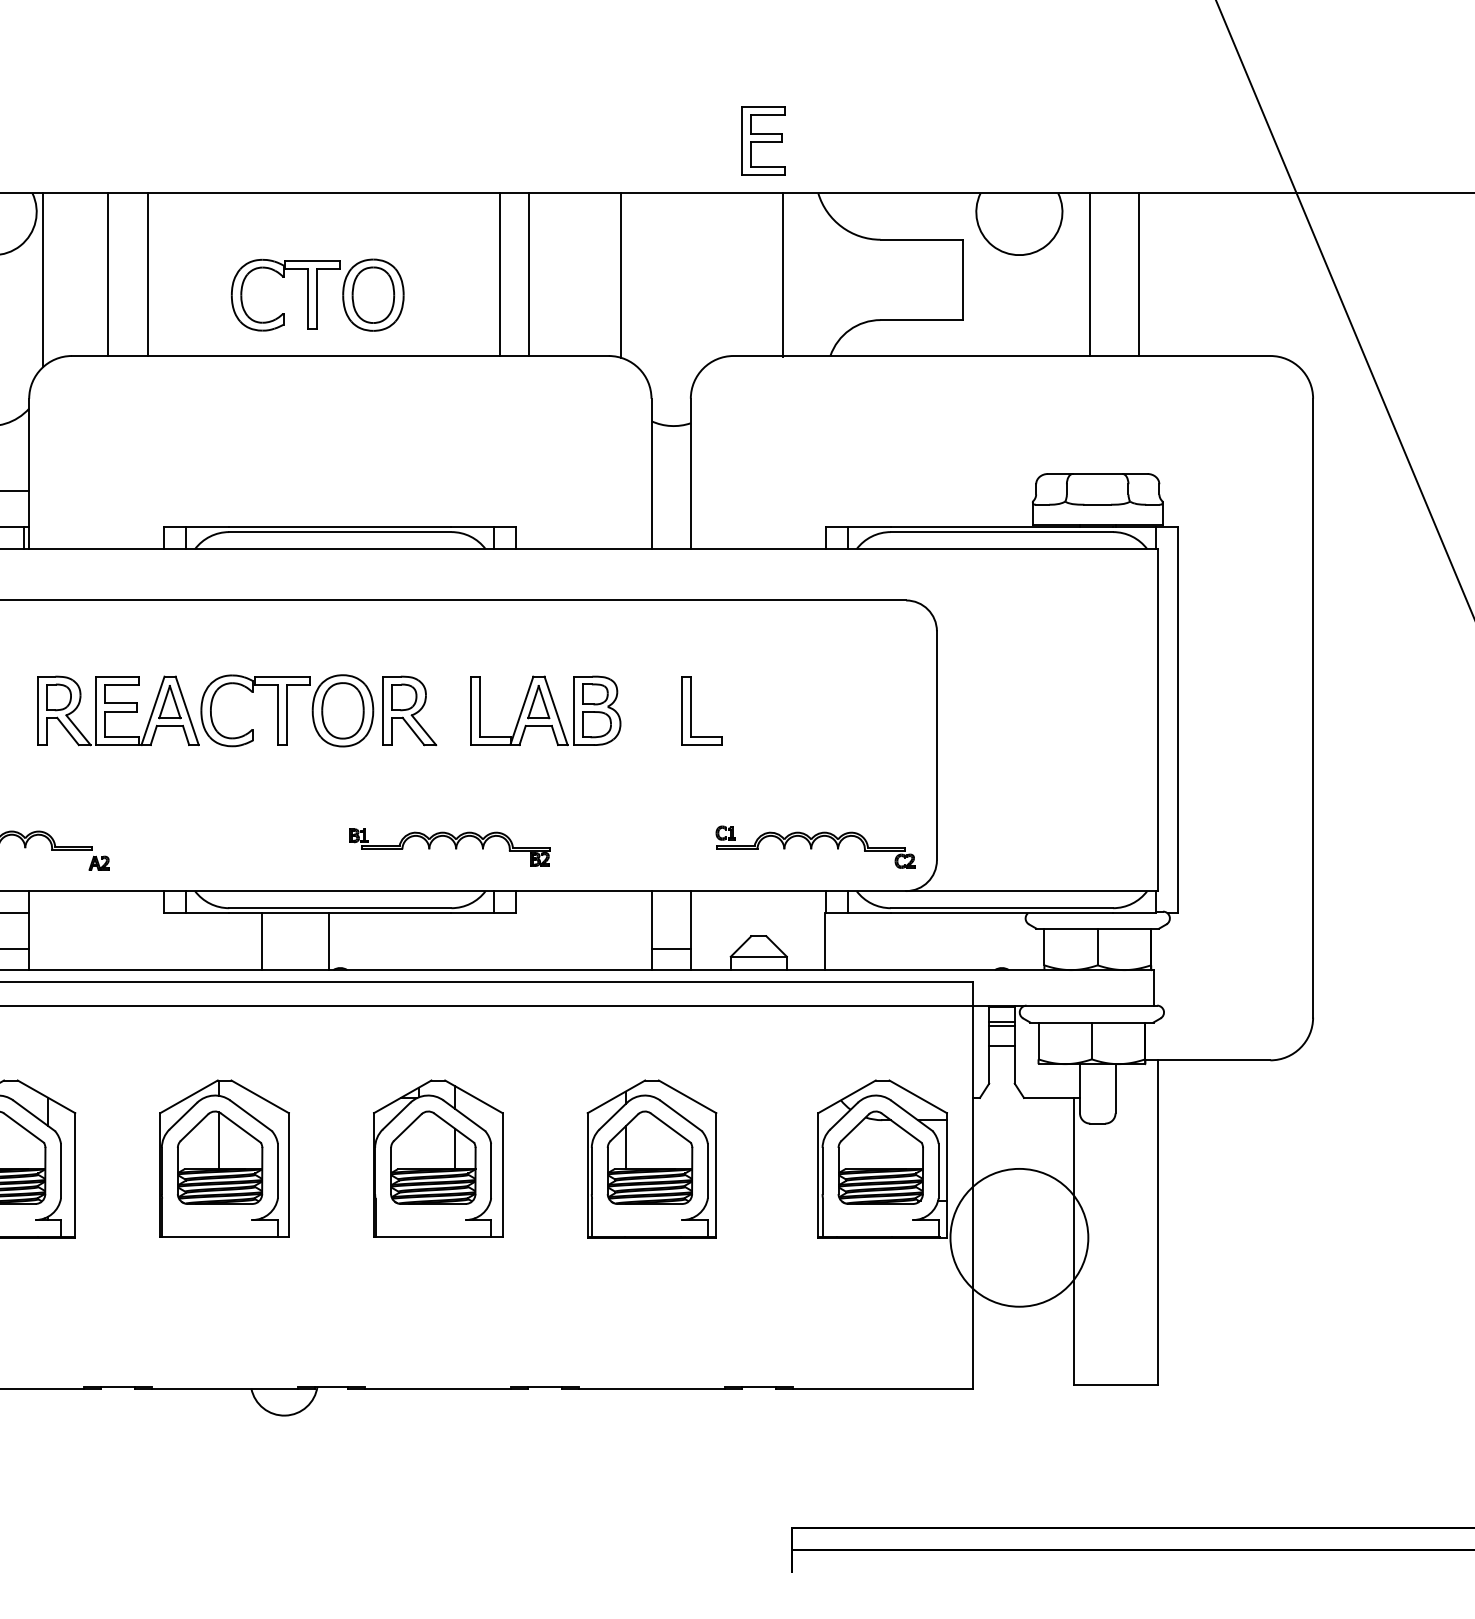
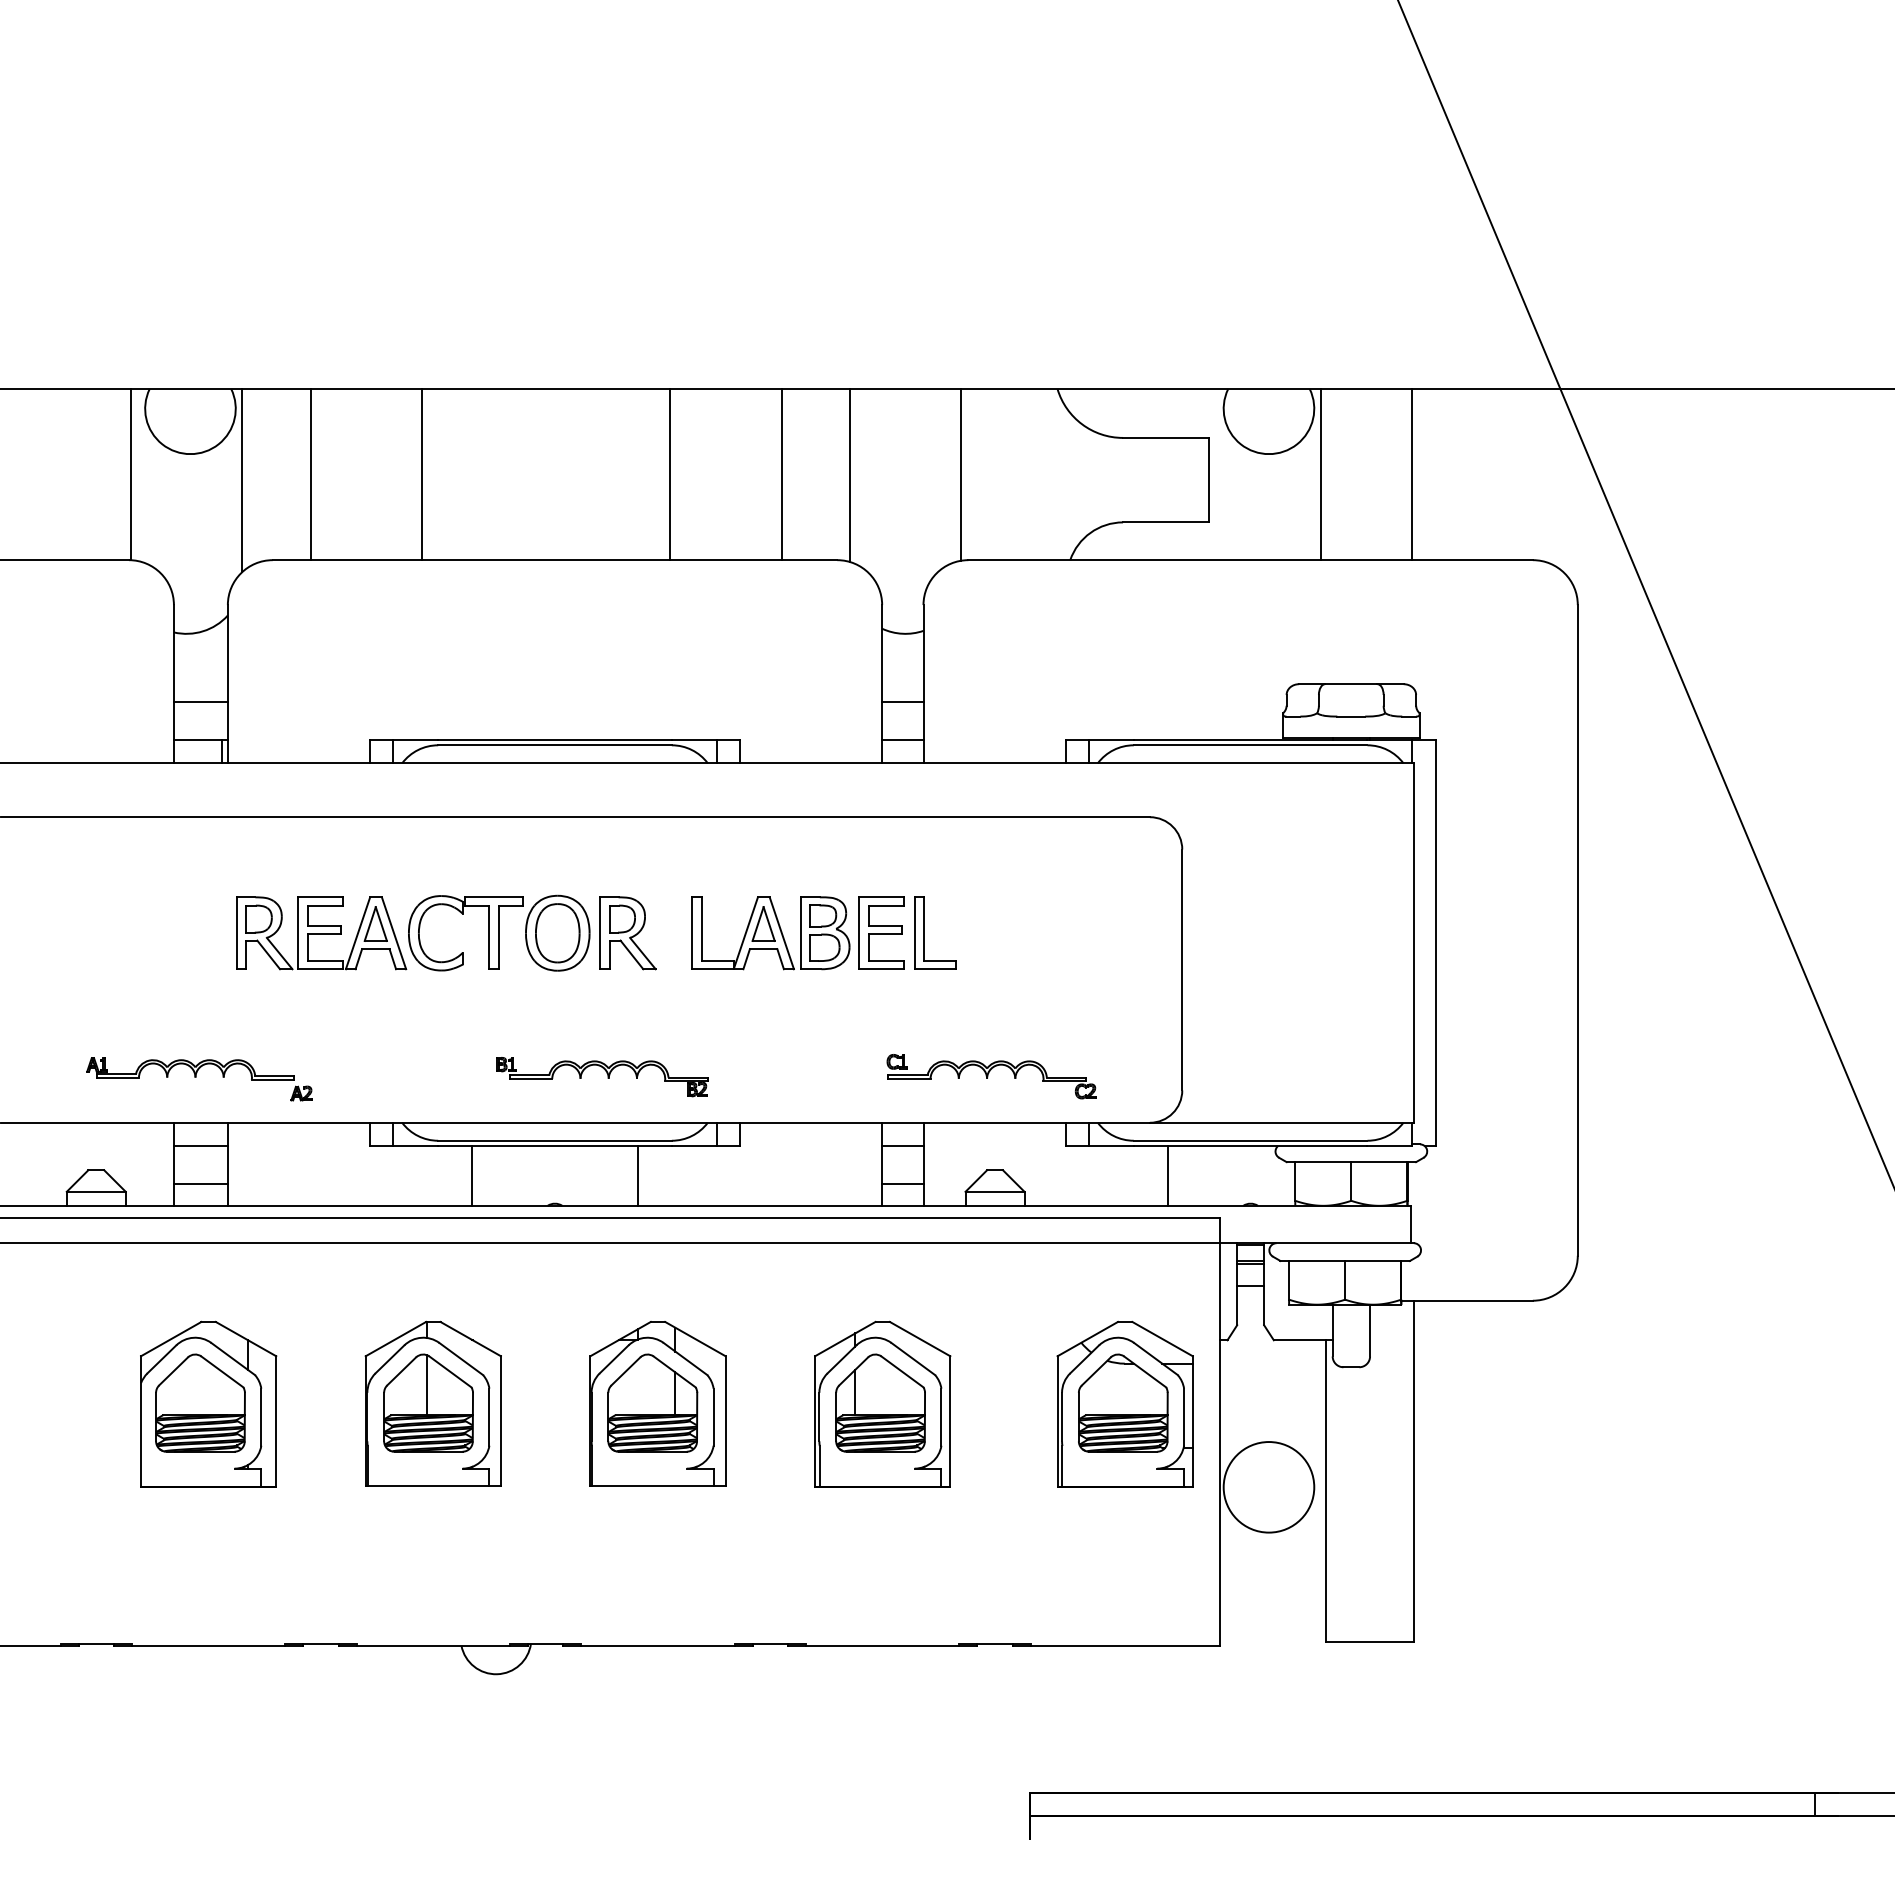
part: (763, 140) -> (881, 932), moved
line: (148, 274) -> (422, 474), moved
line: (499, 274) -> (781, 474), moved
line: (529, 274) -> (670, 474), moved
line: (783, 274) -> (961, 474), moved
line: (1090, 274) -> (1412, 474), moved
line: (1138, 274) -> (1320, 474), moved
part: (317, 294) -> (531, 495), removed
line: (670, 491) -> (902, 702), added
line: (670, 526) -> (902, 739), added
part: (815, 847) -> (991, 1076), moved
part: (450, 848) -> (602, 1077), moved
line: (670, 913) -> (902, 1146), added
line: (328, 941) -> (637, 1175), moved
line: (824, 941) -> (1167, 1175), moved
circle: (1018, 1237) -> (1268, 1487), size x0.62

